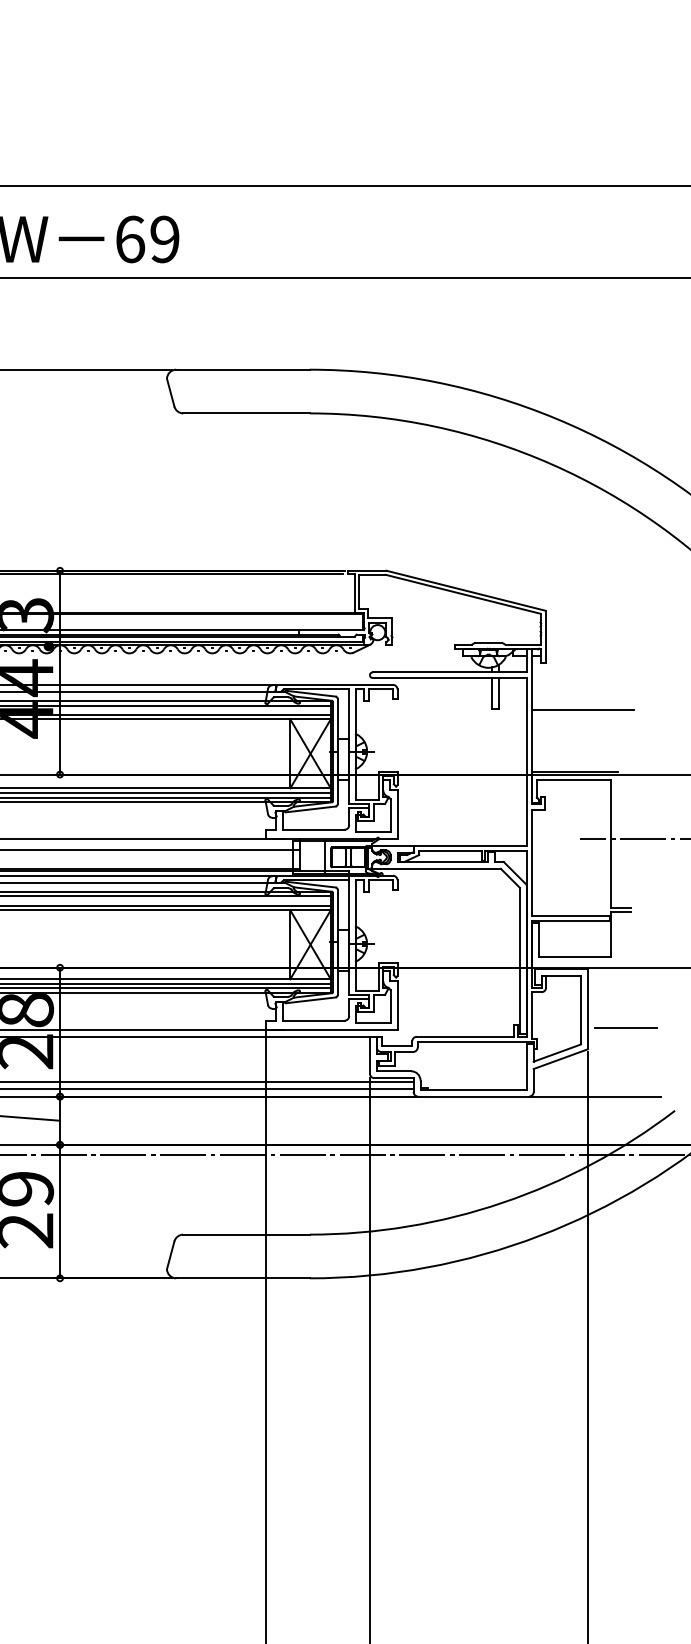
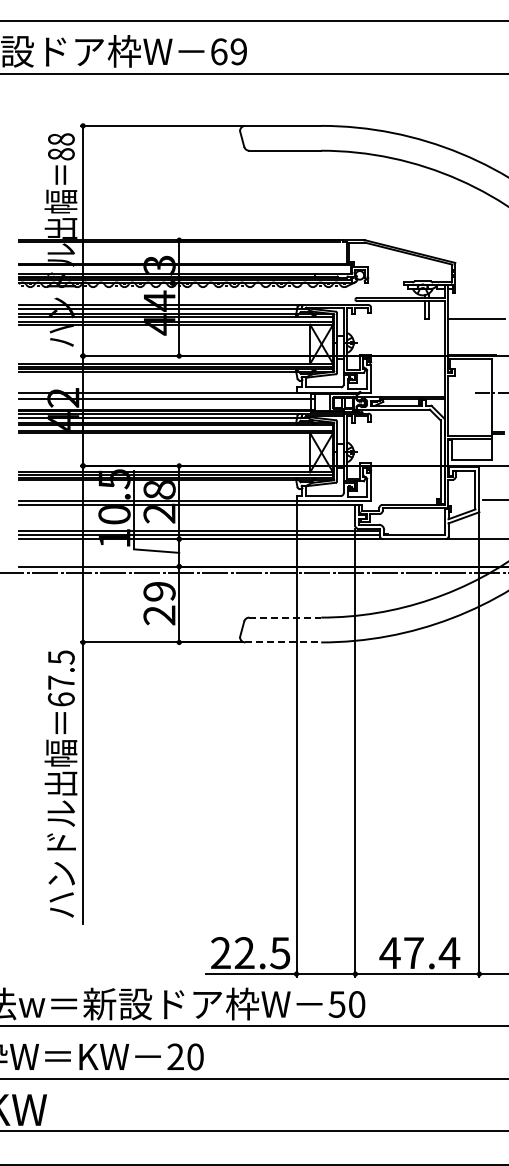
line: (246, 1234) -> (285, 617), solid -> dashed
line: (243, 1278) -> (283, 642), solid -> dashed

